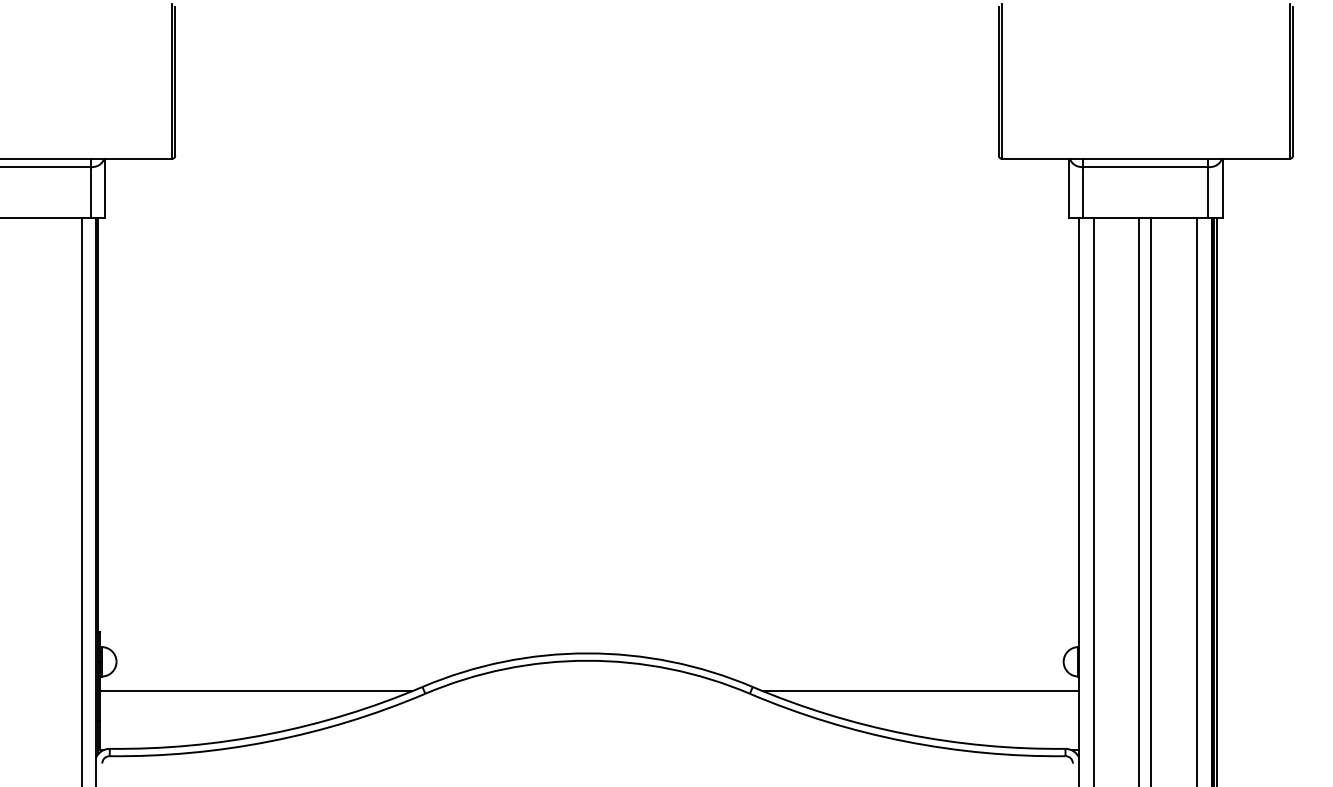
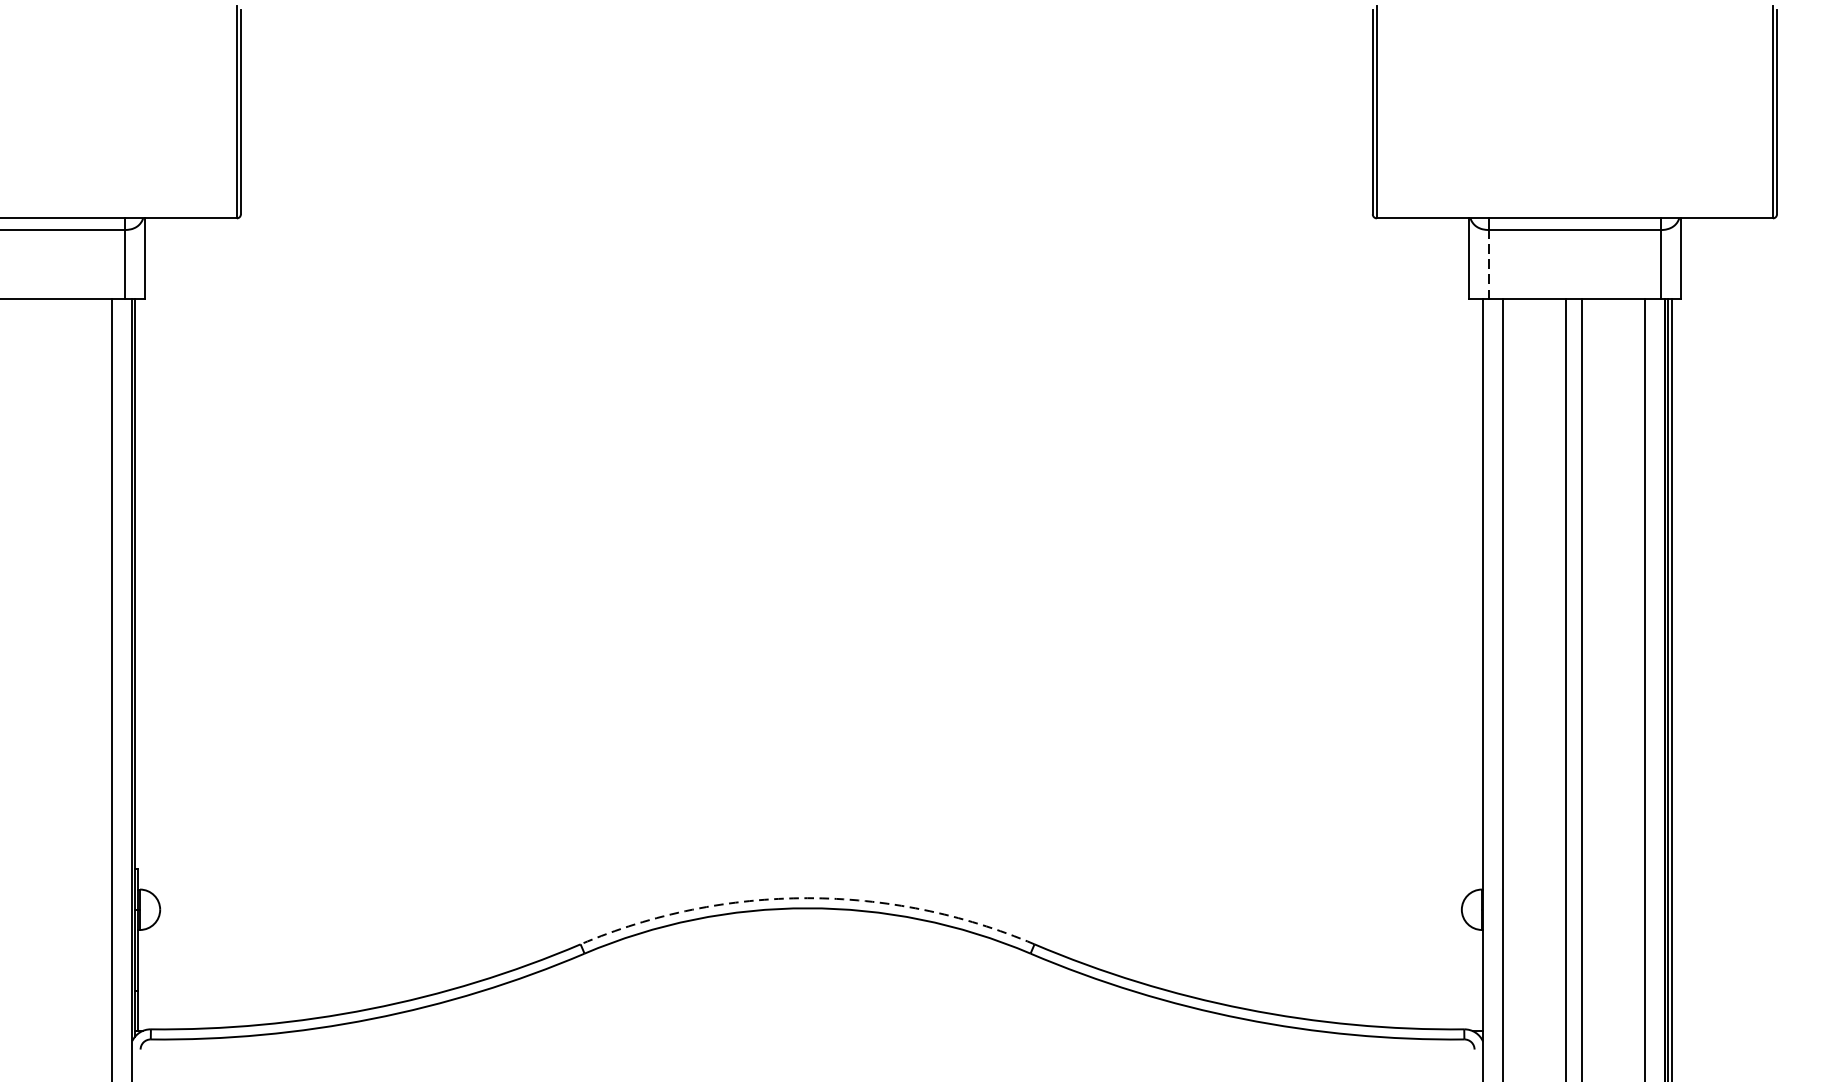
line: (1083, 191) -> (1489, 263), solid -> dashed
arc: (587, 653) -> (807, 898), solid -> dashed
line: (256, 691) -> (352, 950), removed
line: (921, 691) -> (1266, 950), removed

